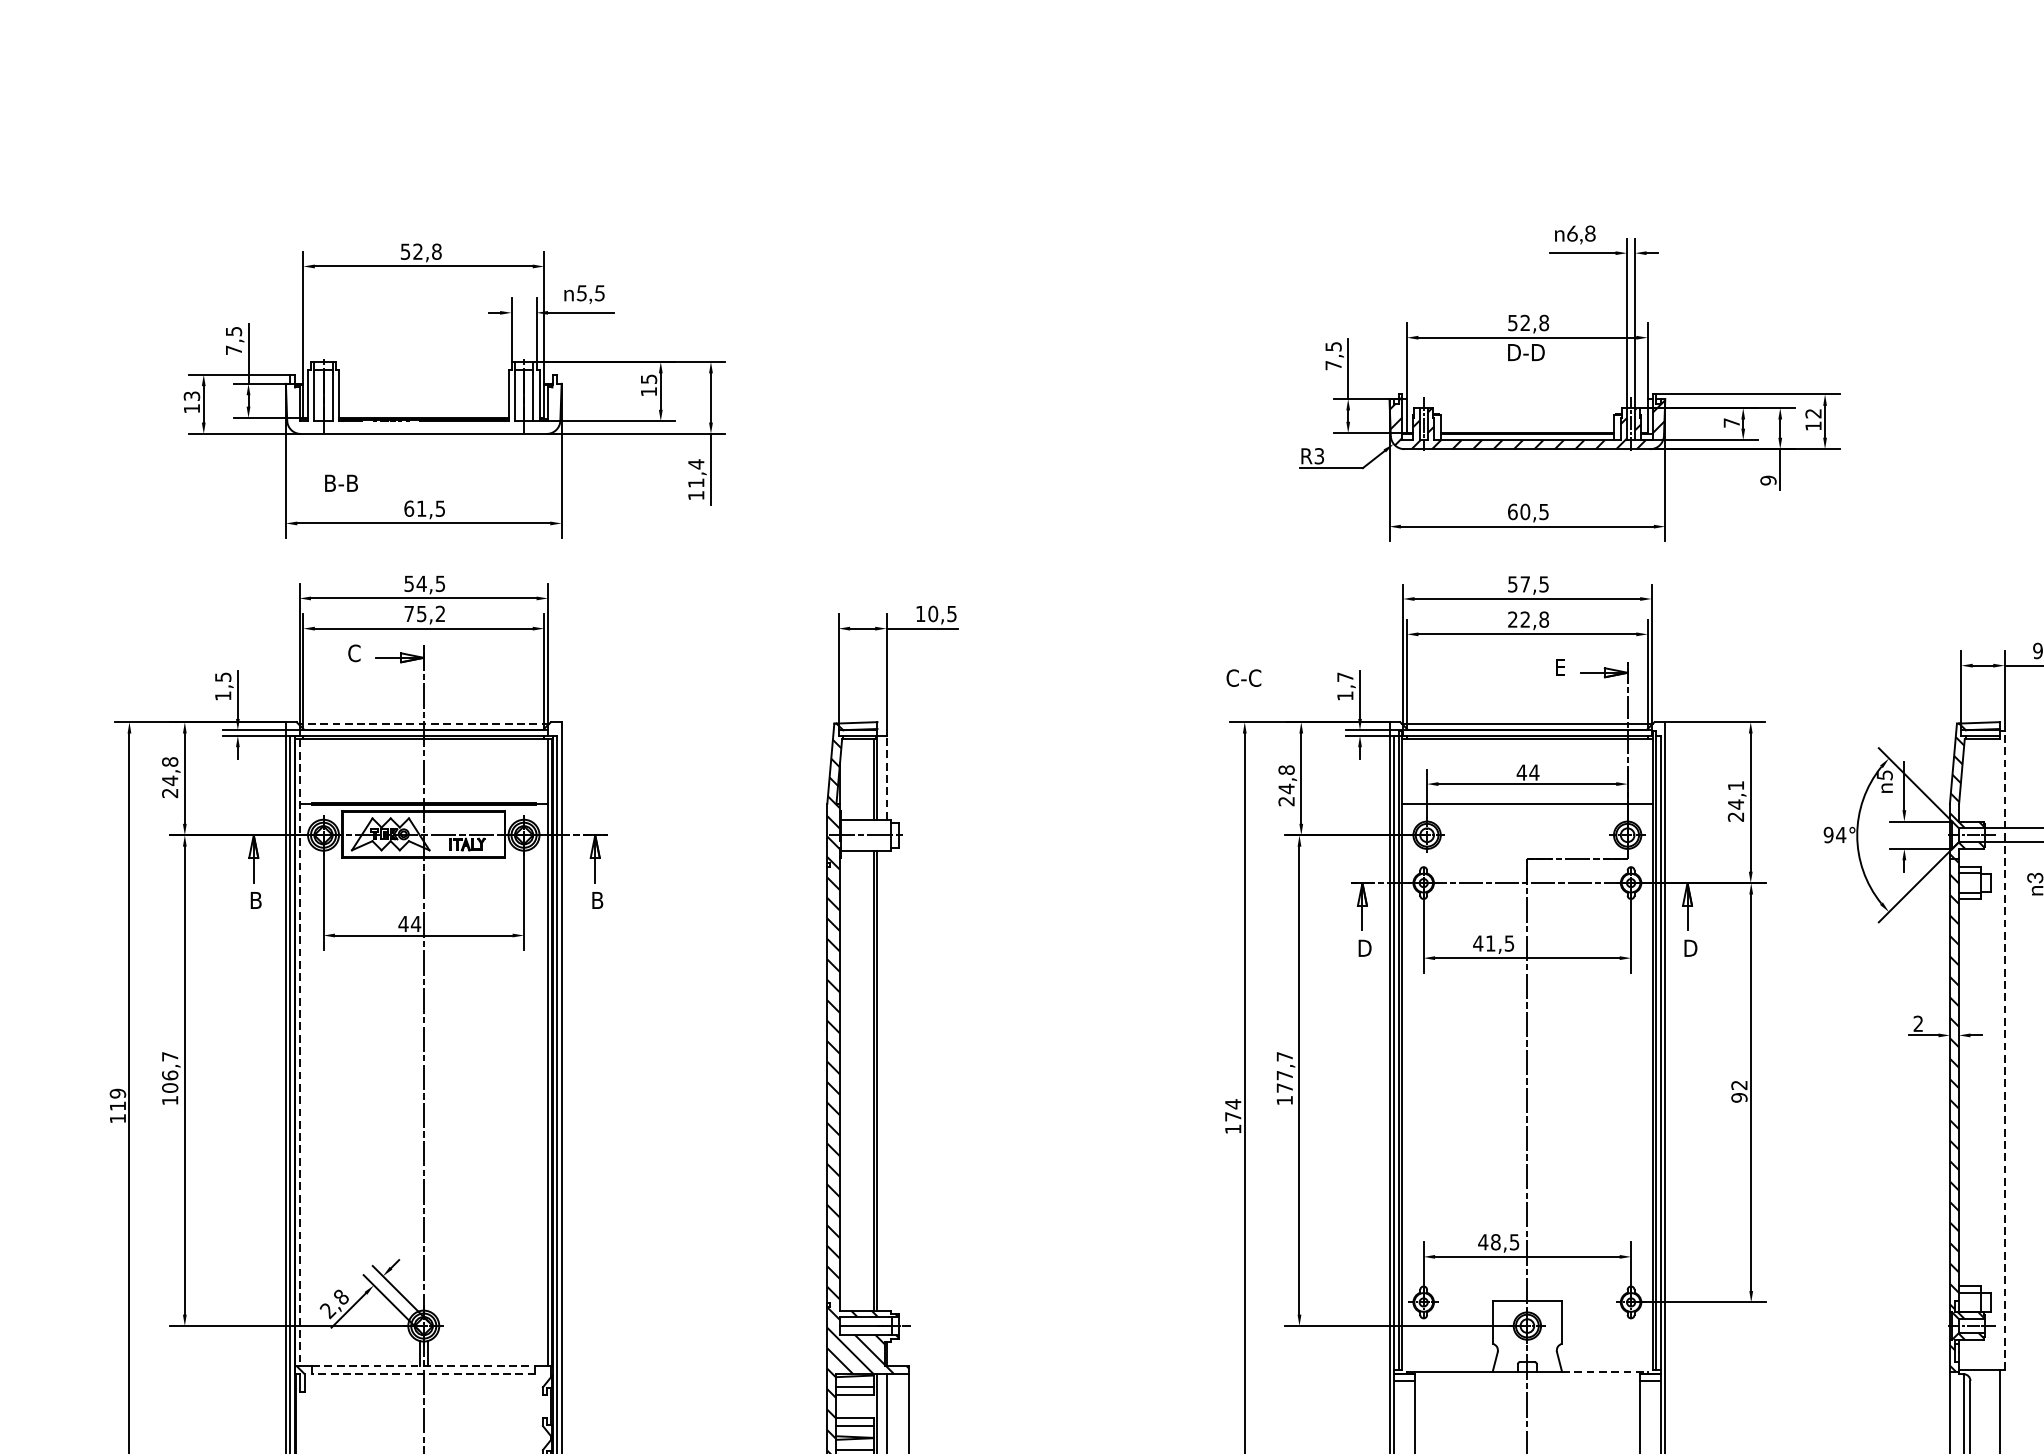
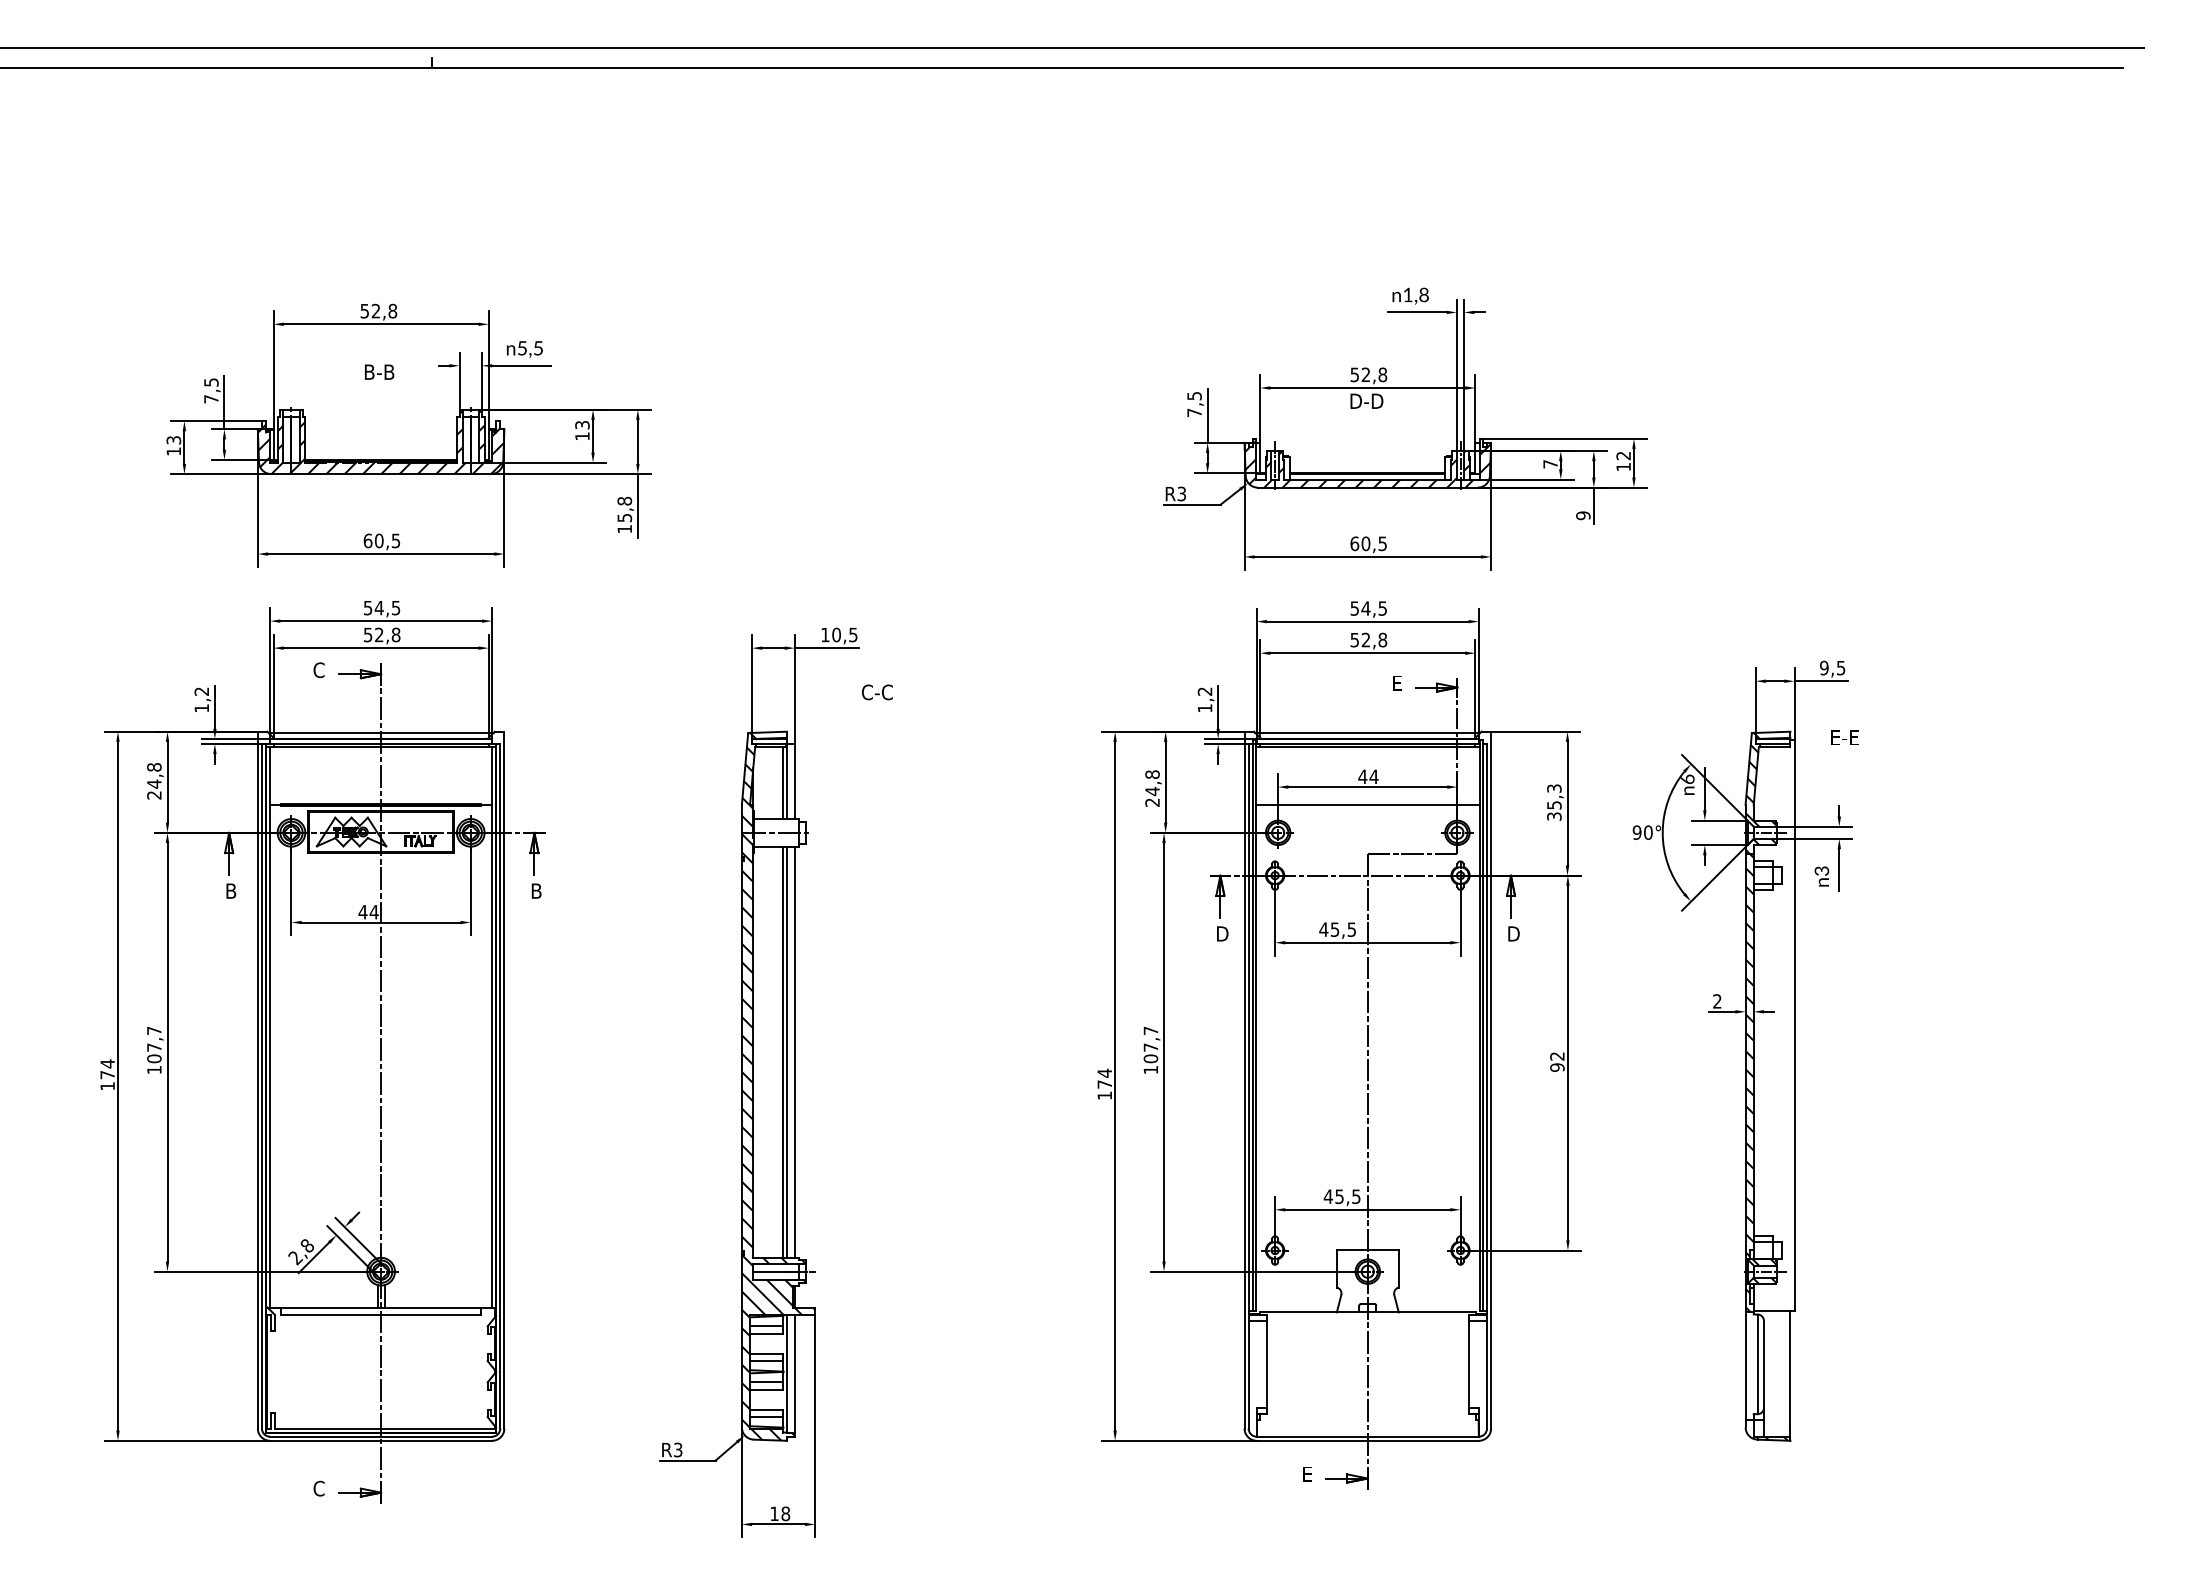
text: (1571, 233) -> (1407, 294), 6,8 -> 1,8
text: (647, 378) -> (581, 424), 15 -> 13
hatch: (423, 397) -> (380, 441), added
text: (695, 473) -> (624, 509), 11,4 -> 15,8
text: (341, 482) -> (379, 371), moved
text: (420, 508) -> (378, 540), 61,5 -> 60,5
text: (1524, 584) -> (1365, 608), 57,5 -> 54,5
text: (425, 613) -> (382, 634), 75,2 -> 52,8
text: (1512, 618) -> (1354, 639), 22,8 -> 52,8
text: (222, 677) -> (201, 691), 1,5 -> 1,2
text: (1344, 677) -> (1204, 691), 1,7 -> 1,2
text: (1244, 678) -> (877, 692), moved
line: (423, 724) -> (380, 733), dashed -> solid
text: (1884, 775) -> (1687, 779), 5 -> 6
line: (886, 777) -> (794, 781), dashed -> solid
text: (1736, 801) -> (1554, 802), 24,1 -> 35,3
text: (1840, 834) -> (1647, 832), 94° -> 90°
text: (1490, 943) -> (1334, 929), 41,5 -> 45,5
line: (2004, 1050) -> (1794, 1025), dashed -> solid
line: (300, 1052) -> (270, 1027), dashed -> solid
text: (170, 1075) -> (154, 1047), 106,7 -> 107,7
line: (886, 1079) -> (794, 1051), added
text: (1284, 1087) -> (1150, 1058), 177,7 -> 107,7
text: (117, 1099) -> (107, 1069), 119 -> 174
text: (1495, 1242) -> (1339, 1196), 48,5 -> 45,5
line: (424, 1366) -> (381, 1307), dashed -> solid
line: (1605, 1371) -> (1437, 1312), dashed -> solid
line: (424, 1373) -> (381, 1314), dashed -> solid

